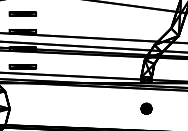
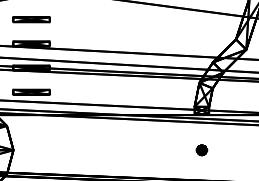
part: (146, 109) -> (201, 150), size x0.7

